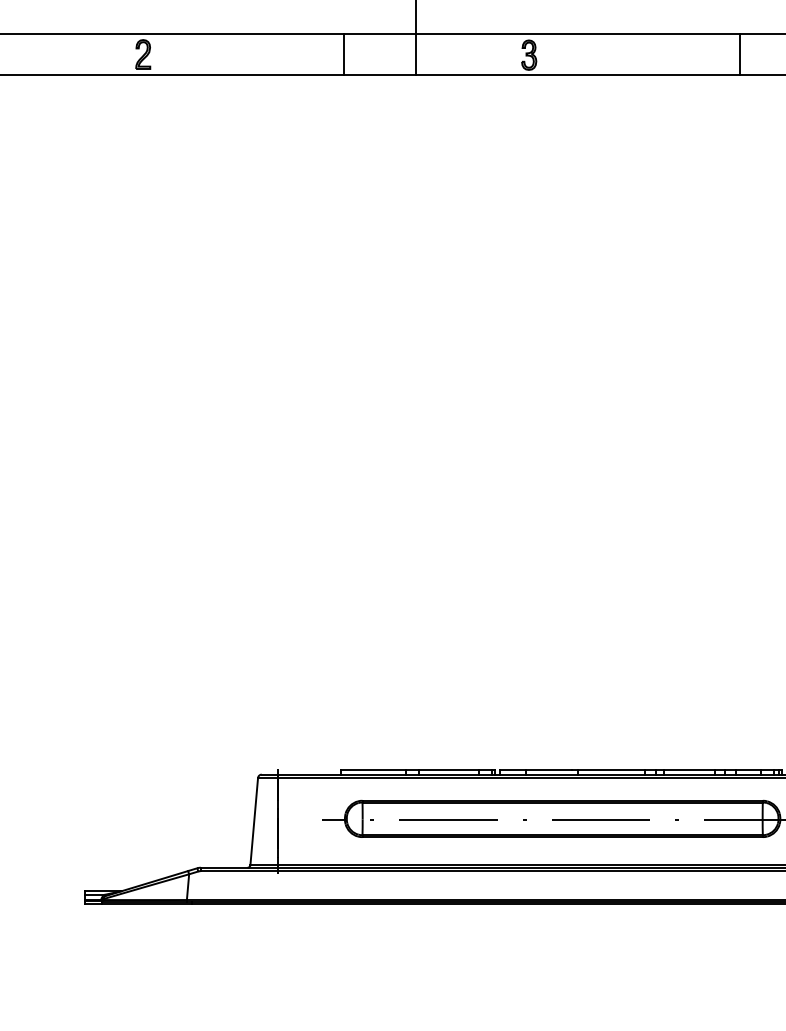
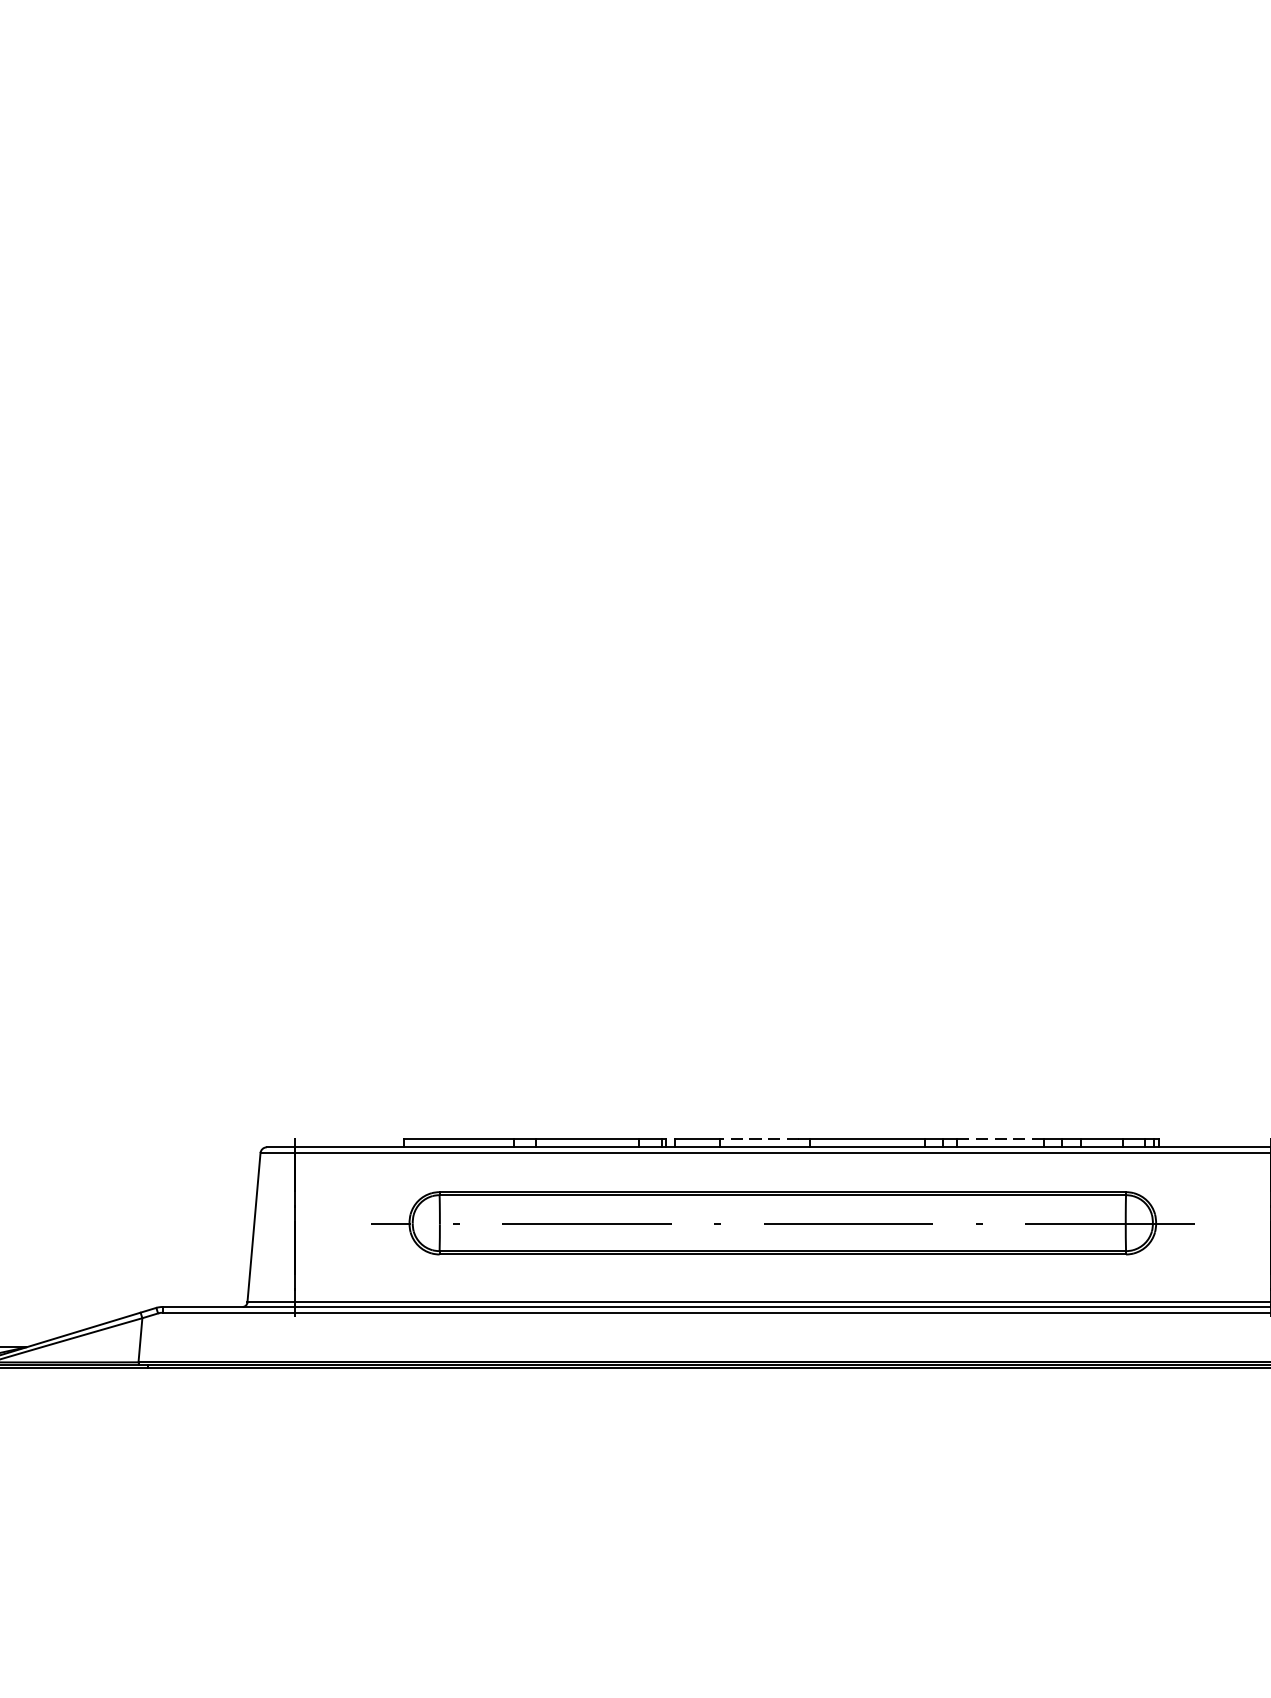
line: (548, 769) -> (758, 1138), solid -> dashed
line: (689, 769) -> (1000, 1138), solid -> dashed

